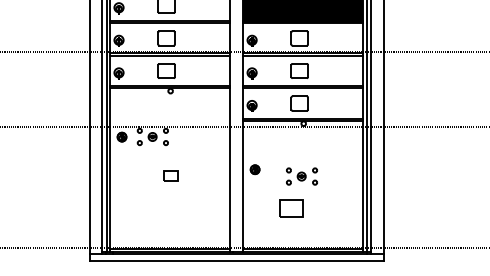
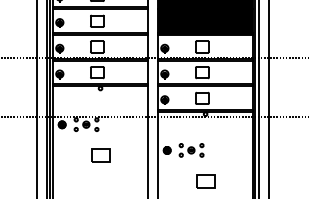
part: (171, 175) -> (101, 155), size x1.67
part: (301, 176) -> (191, 150), moved
part: (291, 208) -> (206, 181), moved

